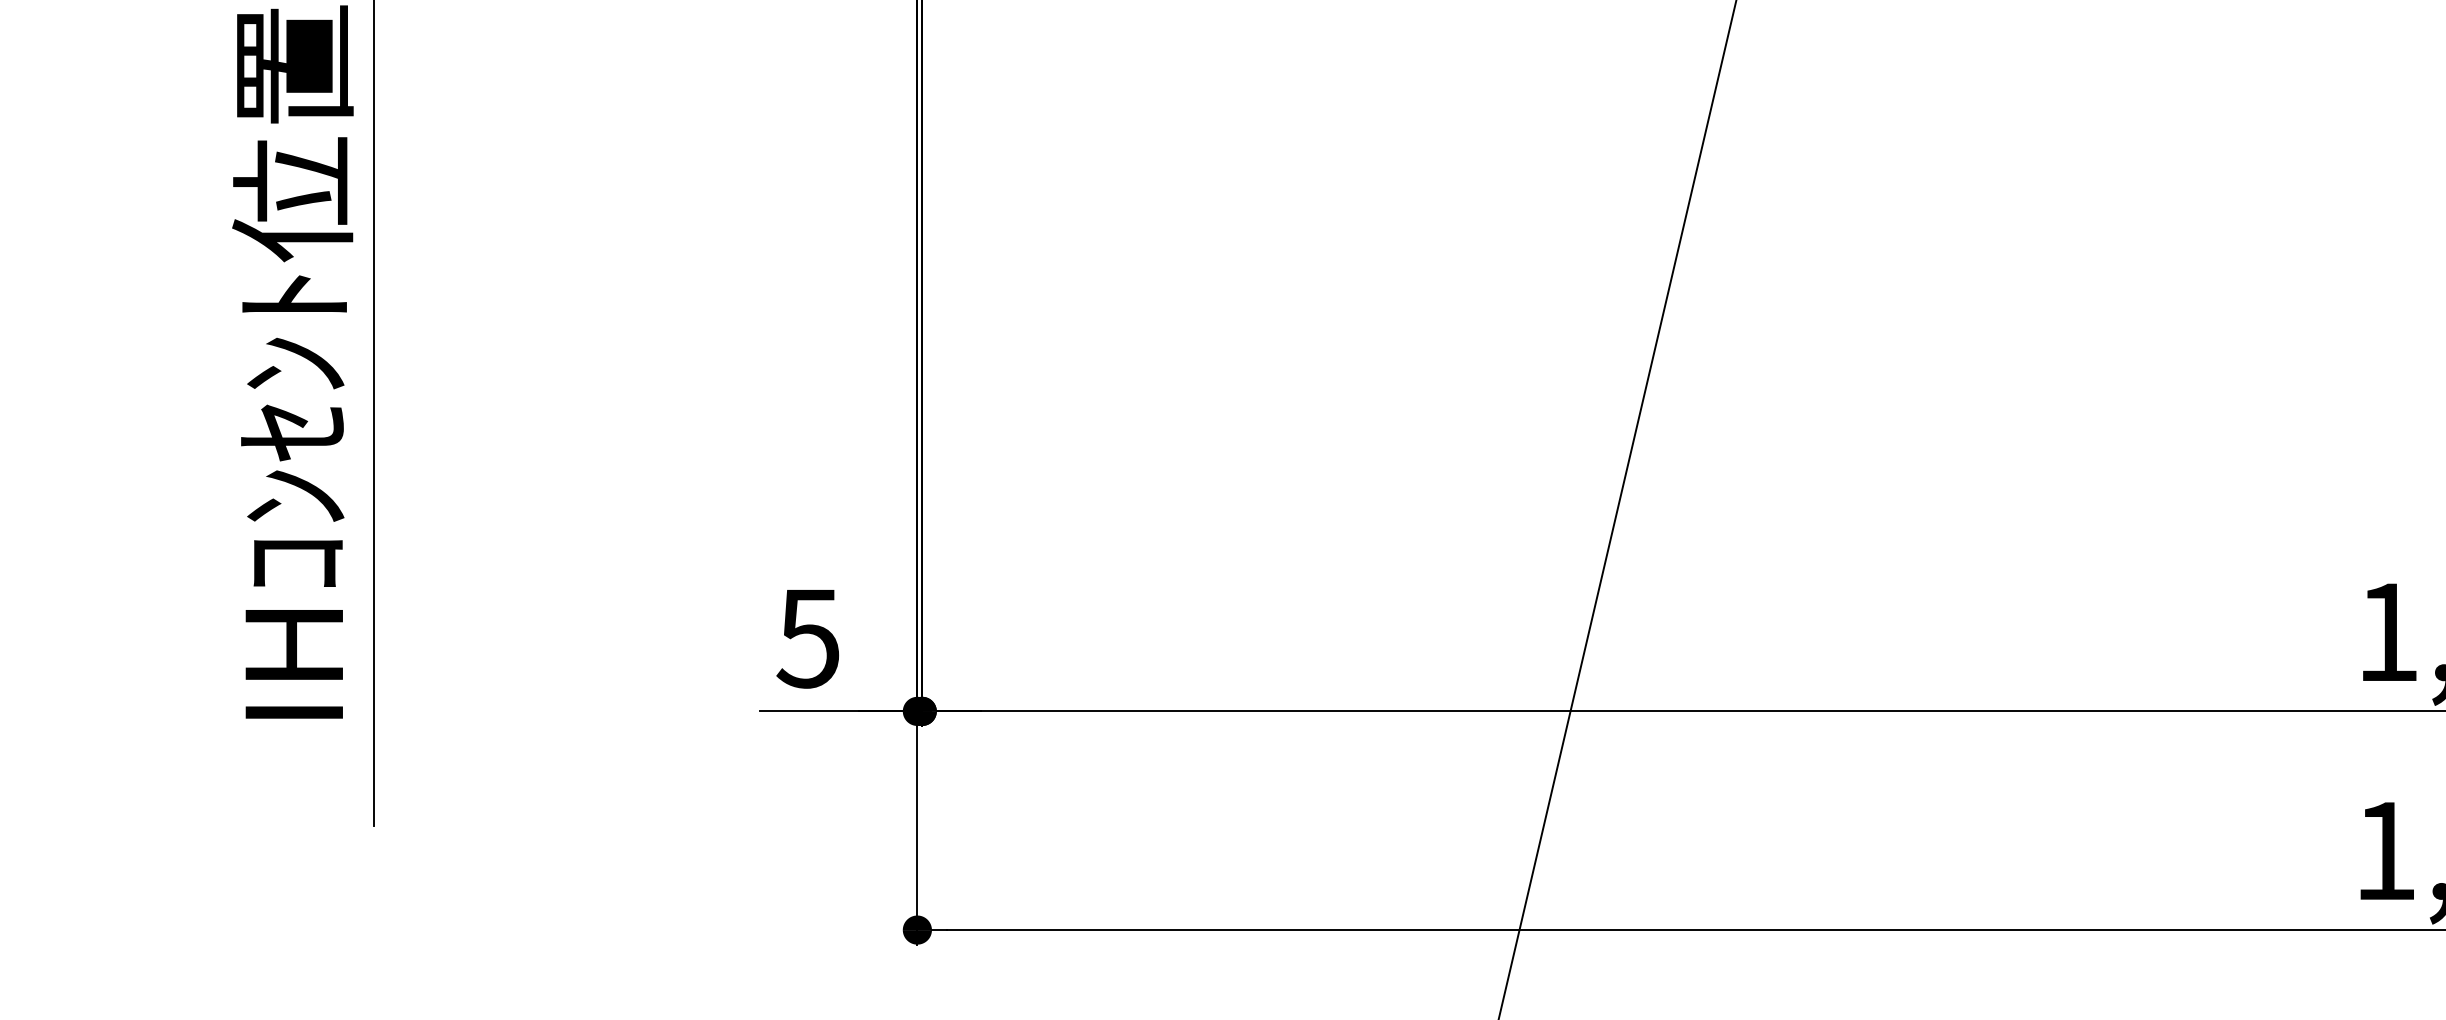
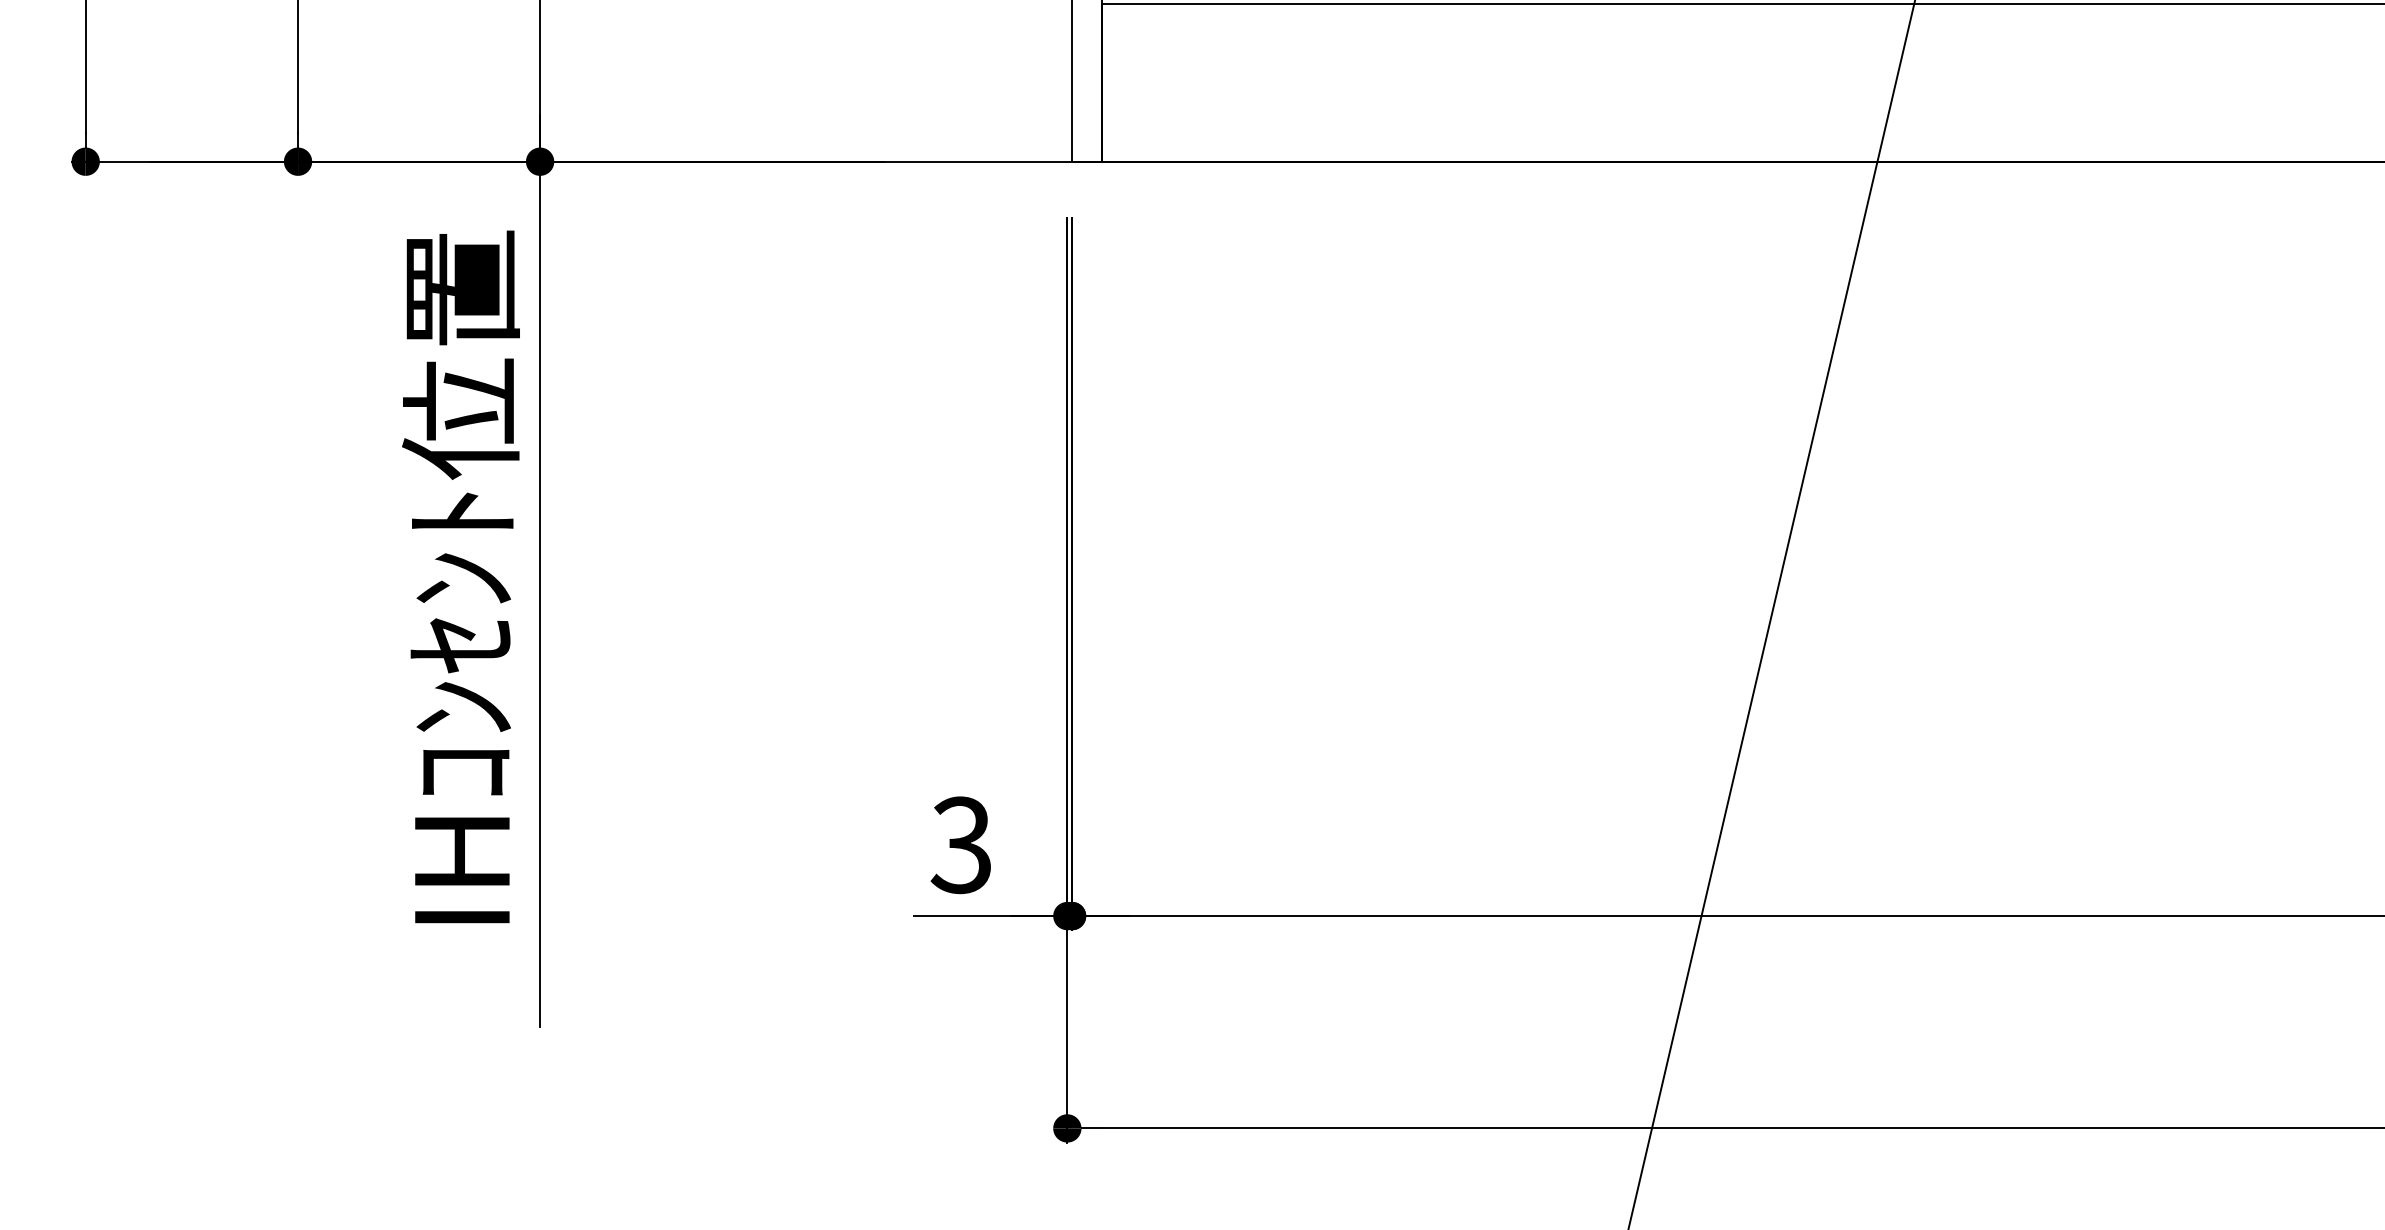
text: (807, 637) -> (960, 844), 5 -> 3

